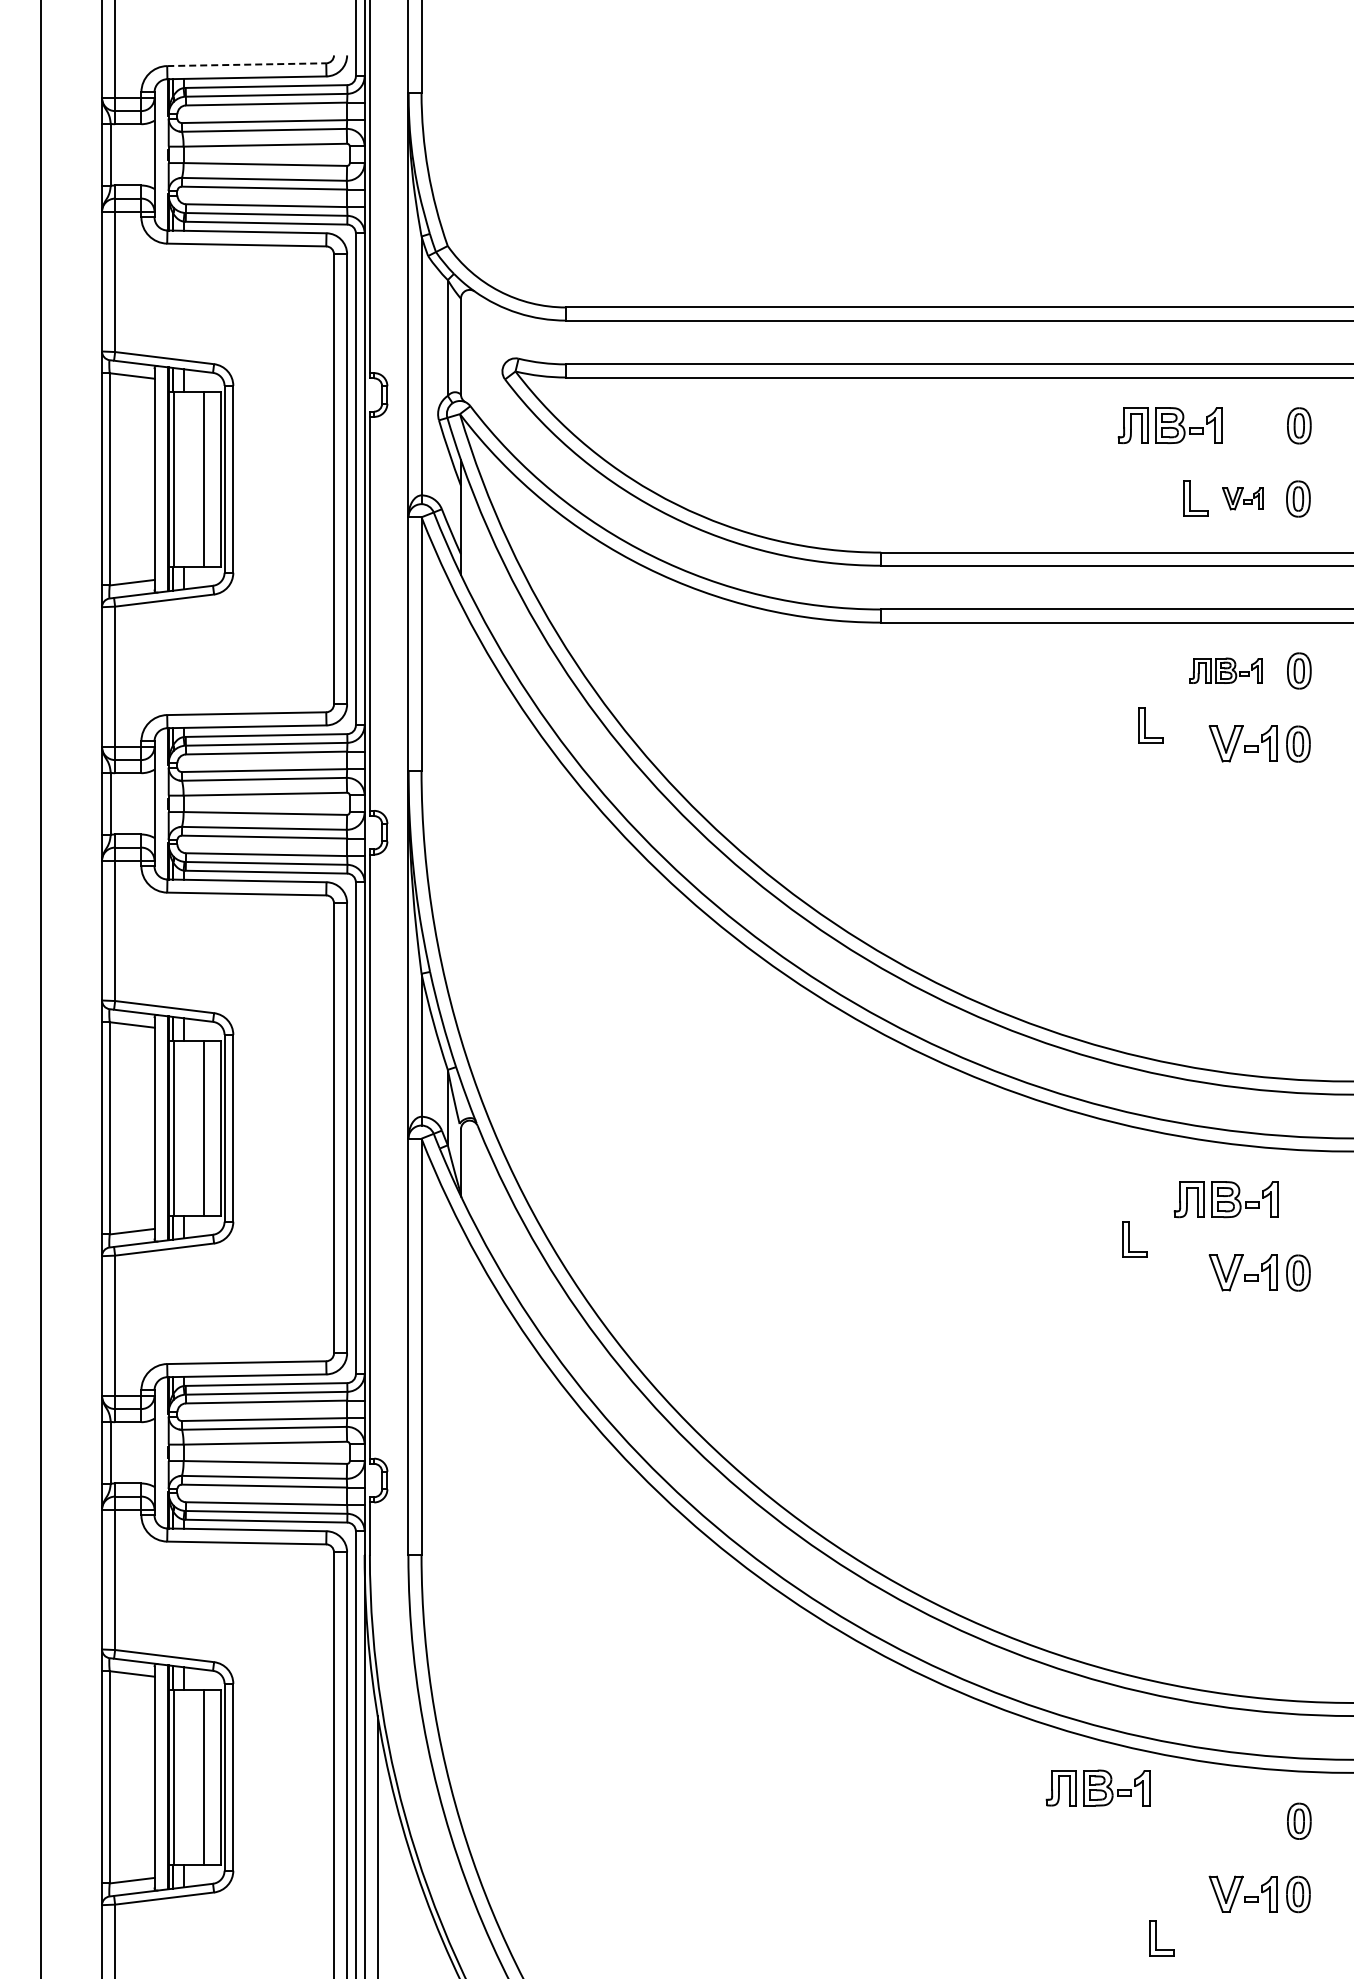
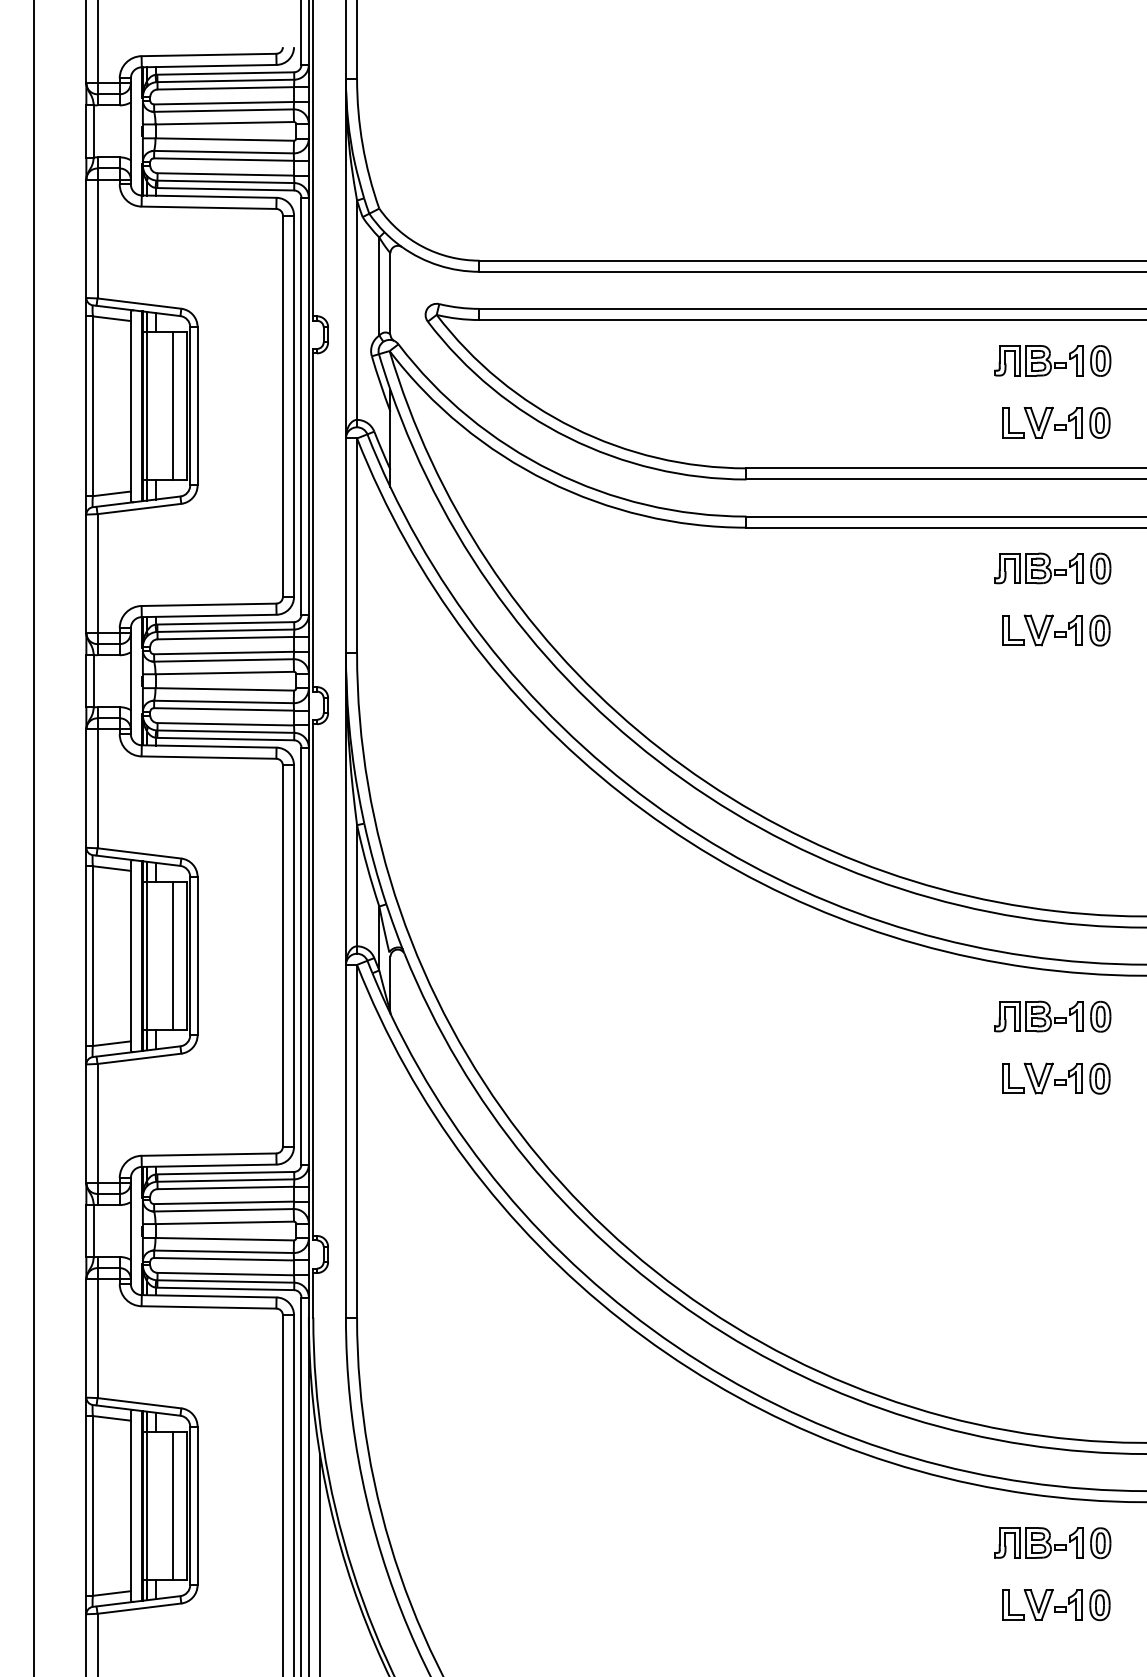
line: (246, 64) -> (208, 54), dashed -> solid
part: (1169, 425) -> (1038, 360), moved
part: (1242, 498) -> (1052, 422), size x1.67
part: (1225, 670) -> (1038, 568), size x1.43
part: (1150, 725) -> (1012, 630), moved
part: (1299, 1199) -> (1100, 1016), added
part: (1134, 1239) -> (1012, 1078), moved
part: (1097, 1787) -> (1038, 1542), moved
part: (1161, 1938) -> (1012, 1605), moved

